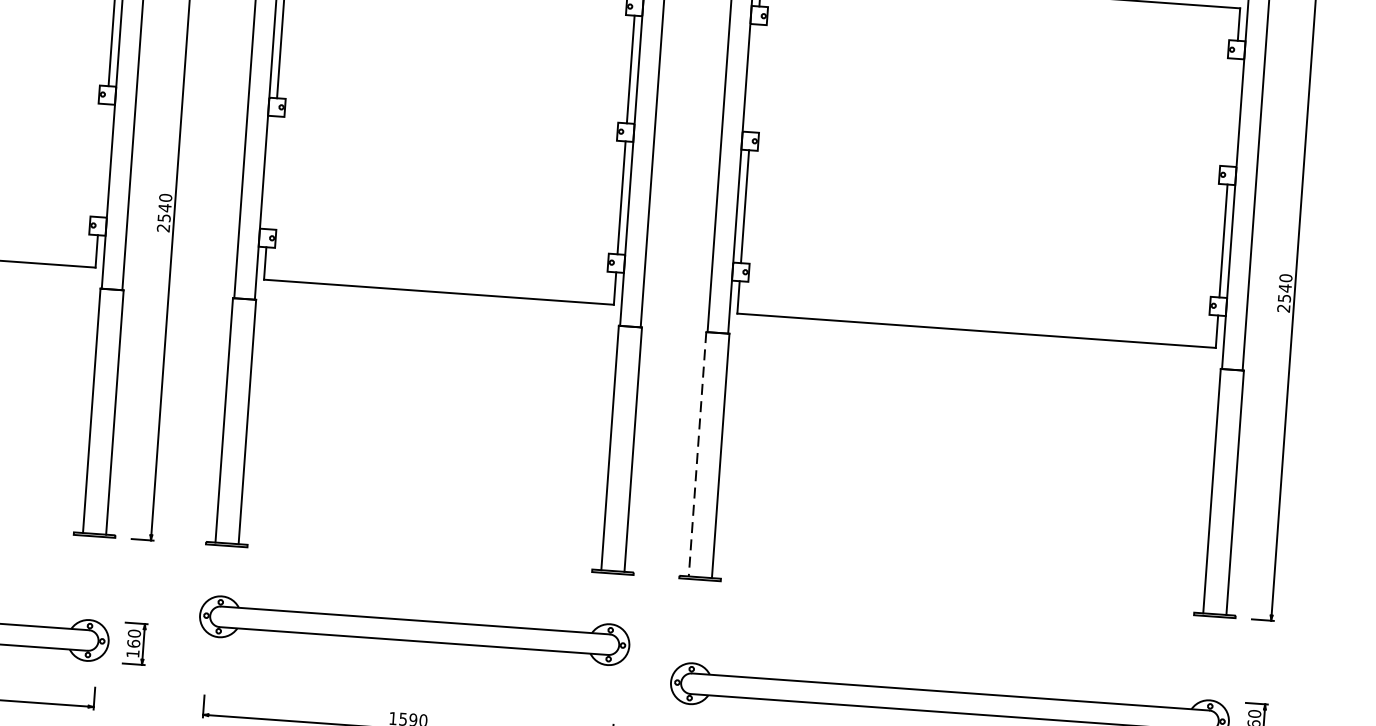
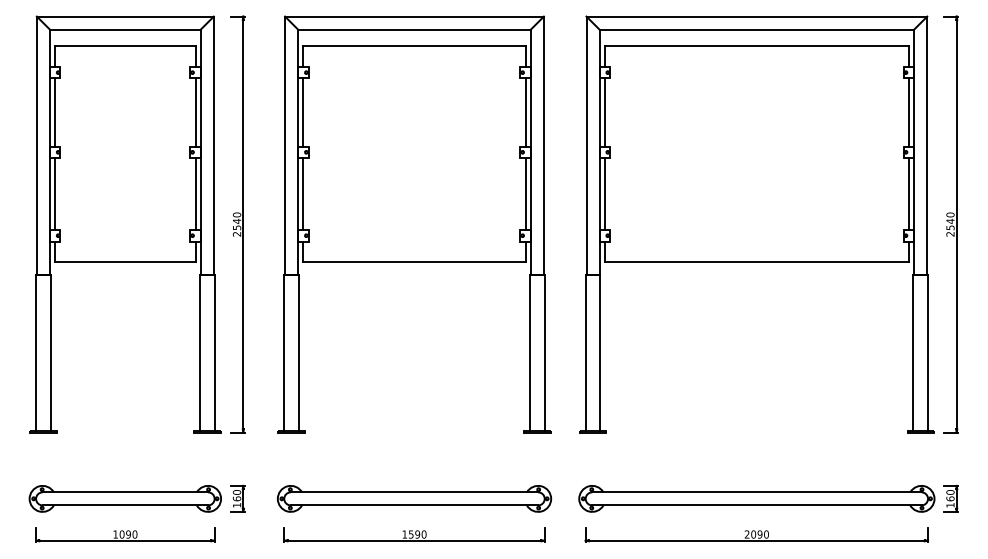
line: (754, 78) -> (604, 112), added
line: (1233, 112) -> (909, 112), added
line: (102, 161) -> (195, 194), added
line: (272, 173) -> (303, 194), added
line: (697, 454) -> (585, 353), dashed -> solid
part: (414, 630) -> (414, 498), moved

